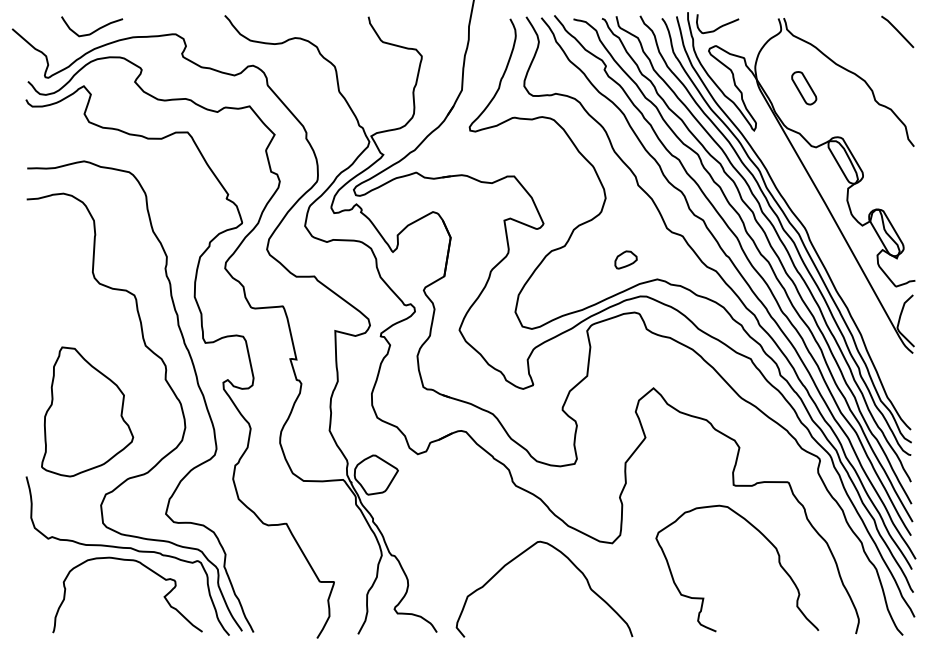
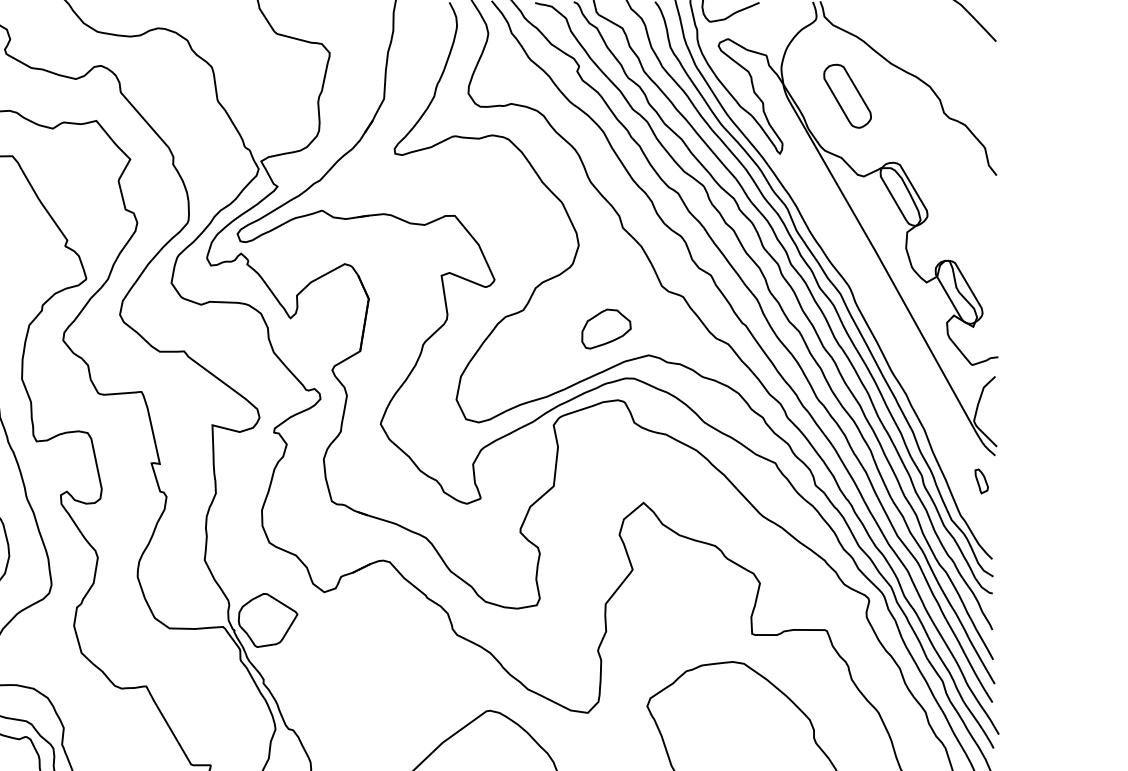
part: (804, 88) -> (848, 96), size x1.43
part: (625, 259) -> (605, 328), size x1.67
part: (902, 372) -> (980, 481), added

